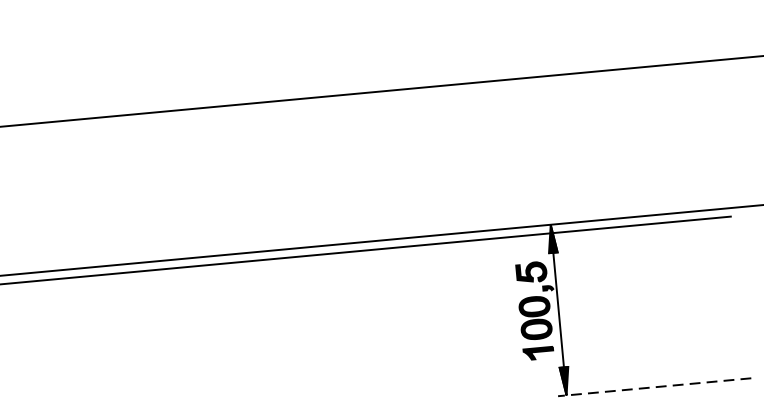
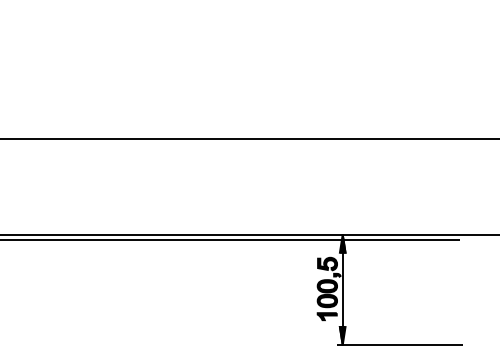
line: (654, 387) -> (399, 345), dashed -> solid

